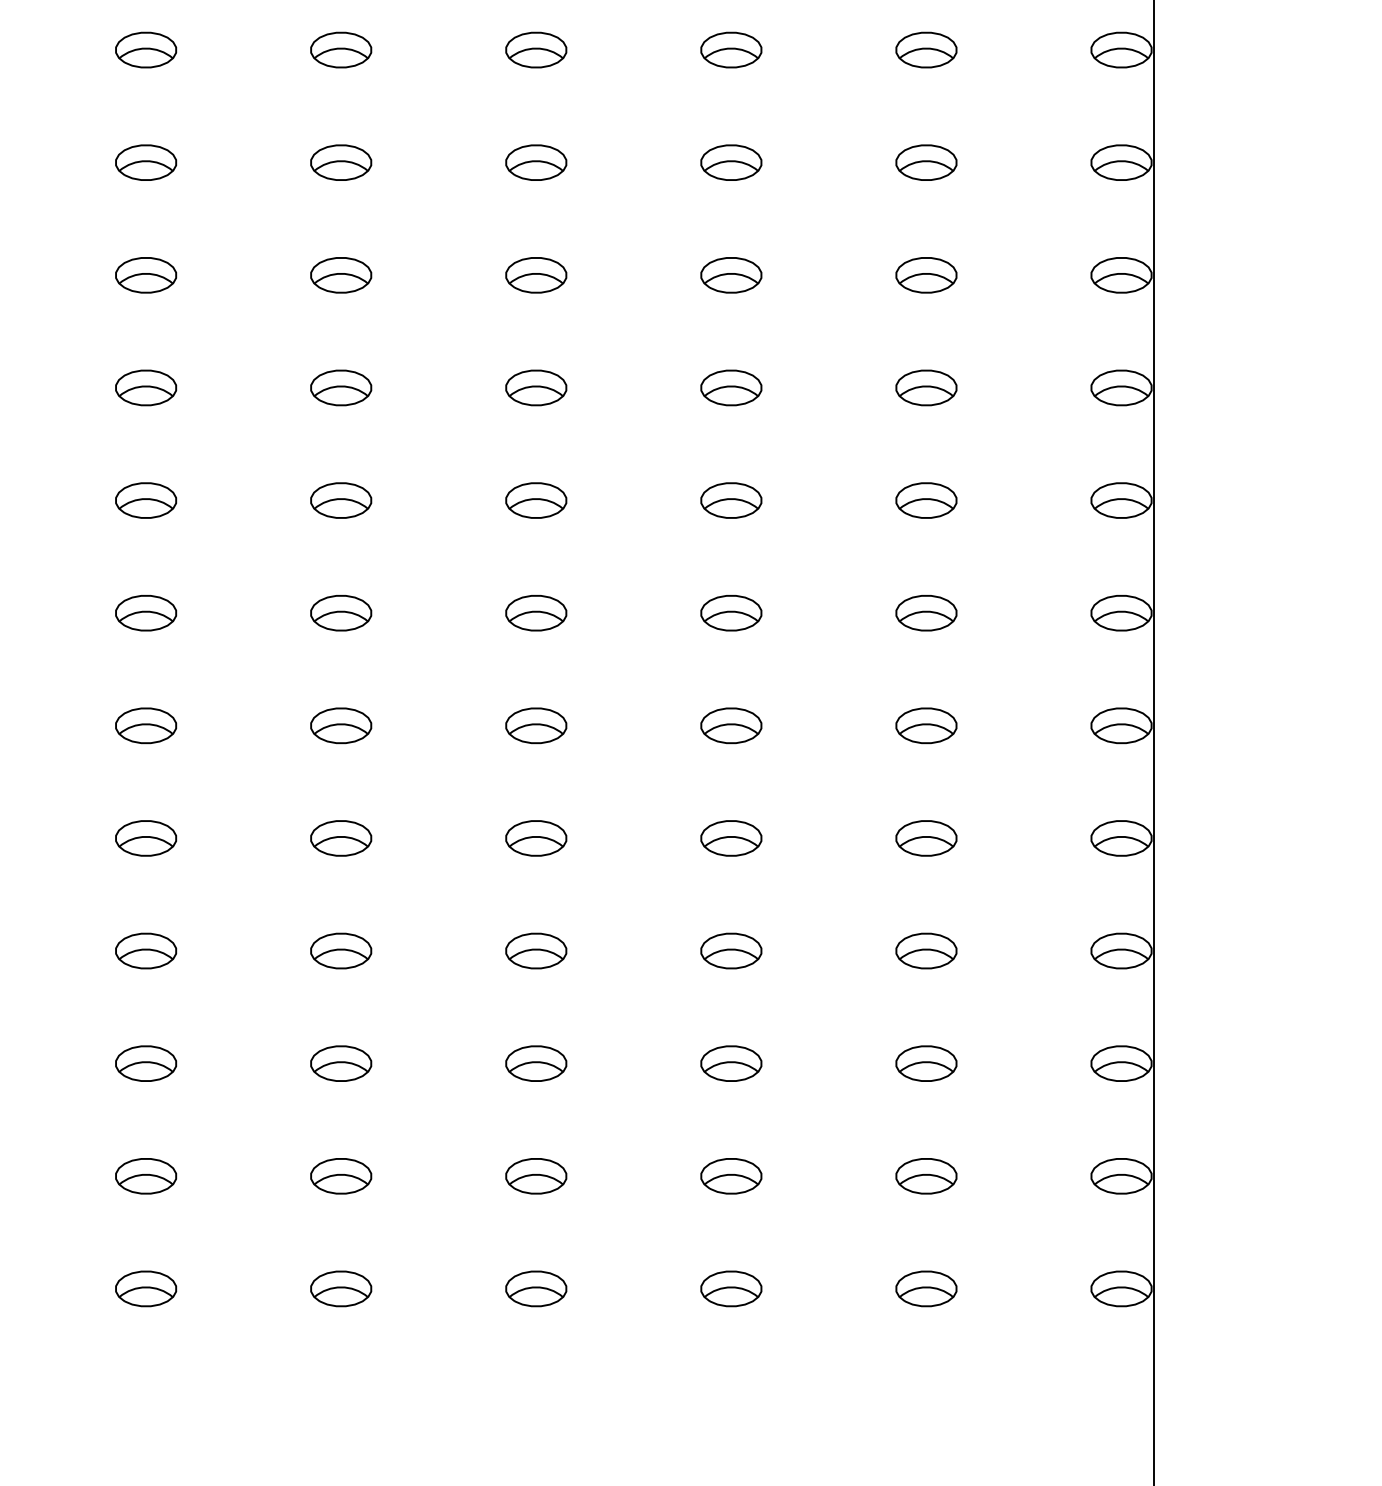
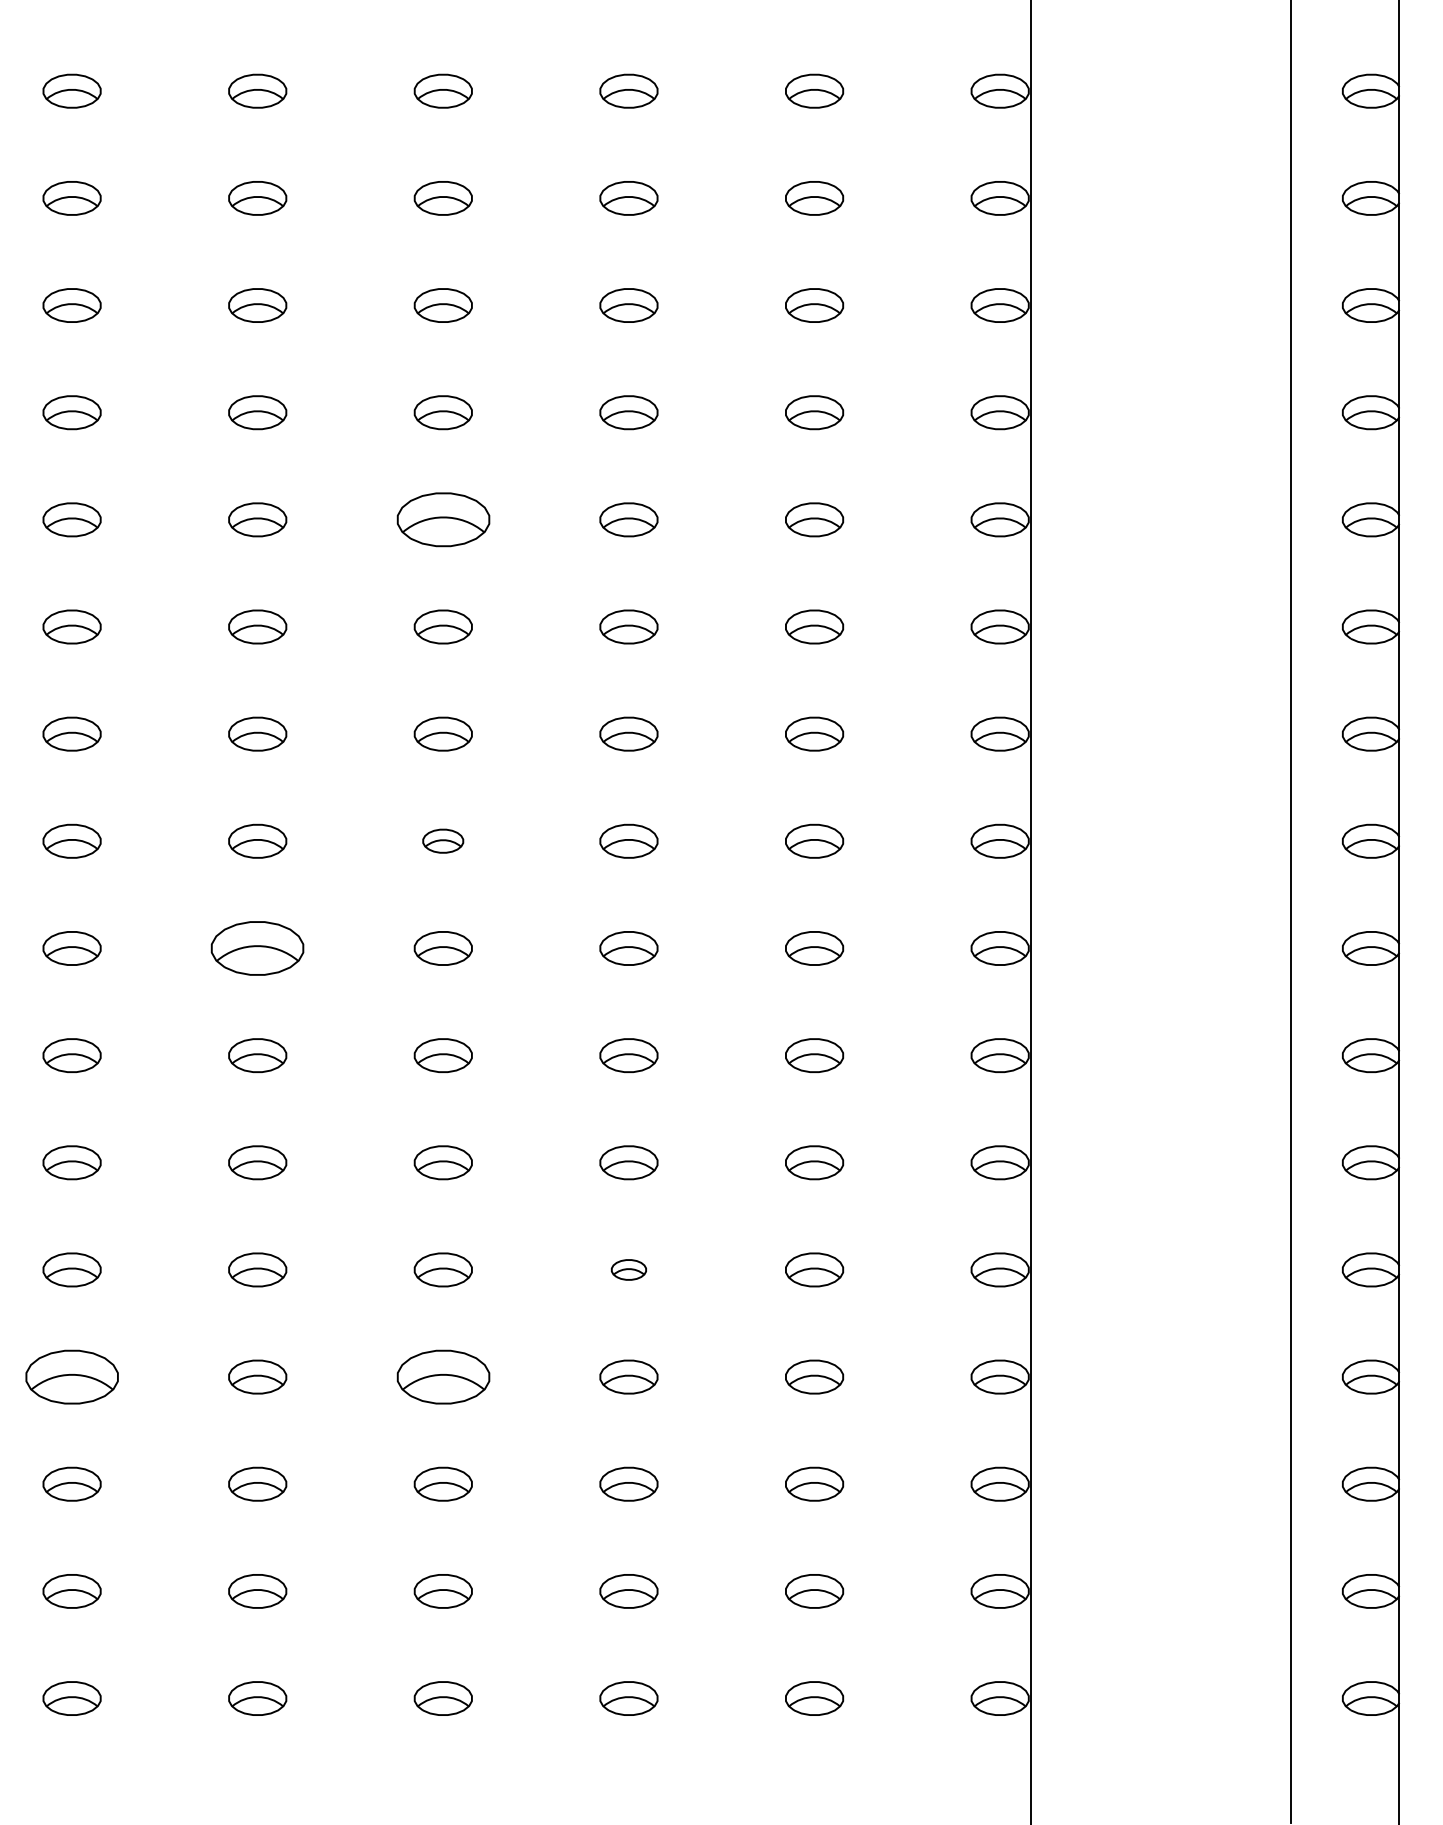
part: (535, 49) -> (442, 519), size x1.6
part: (535, 387) -> (442, 840), size x0.7
part: (340, 500) -> (257, 948), size x1.6
part: (730, 837) -> (628, 1269), size x0.6
part: (145, 950) -> (71, 1376), size x1.6
part: (535, 950) -> (442, 1376), size x1.6

